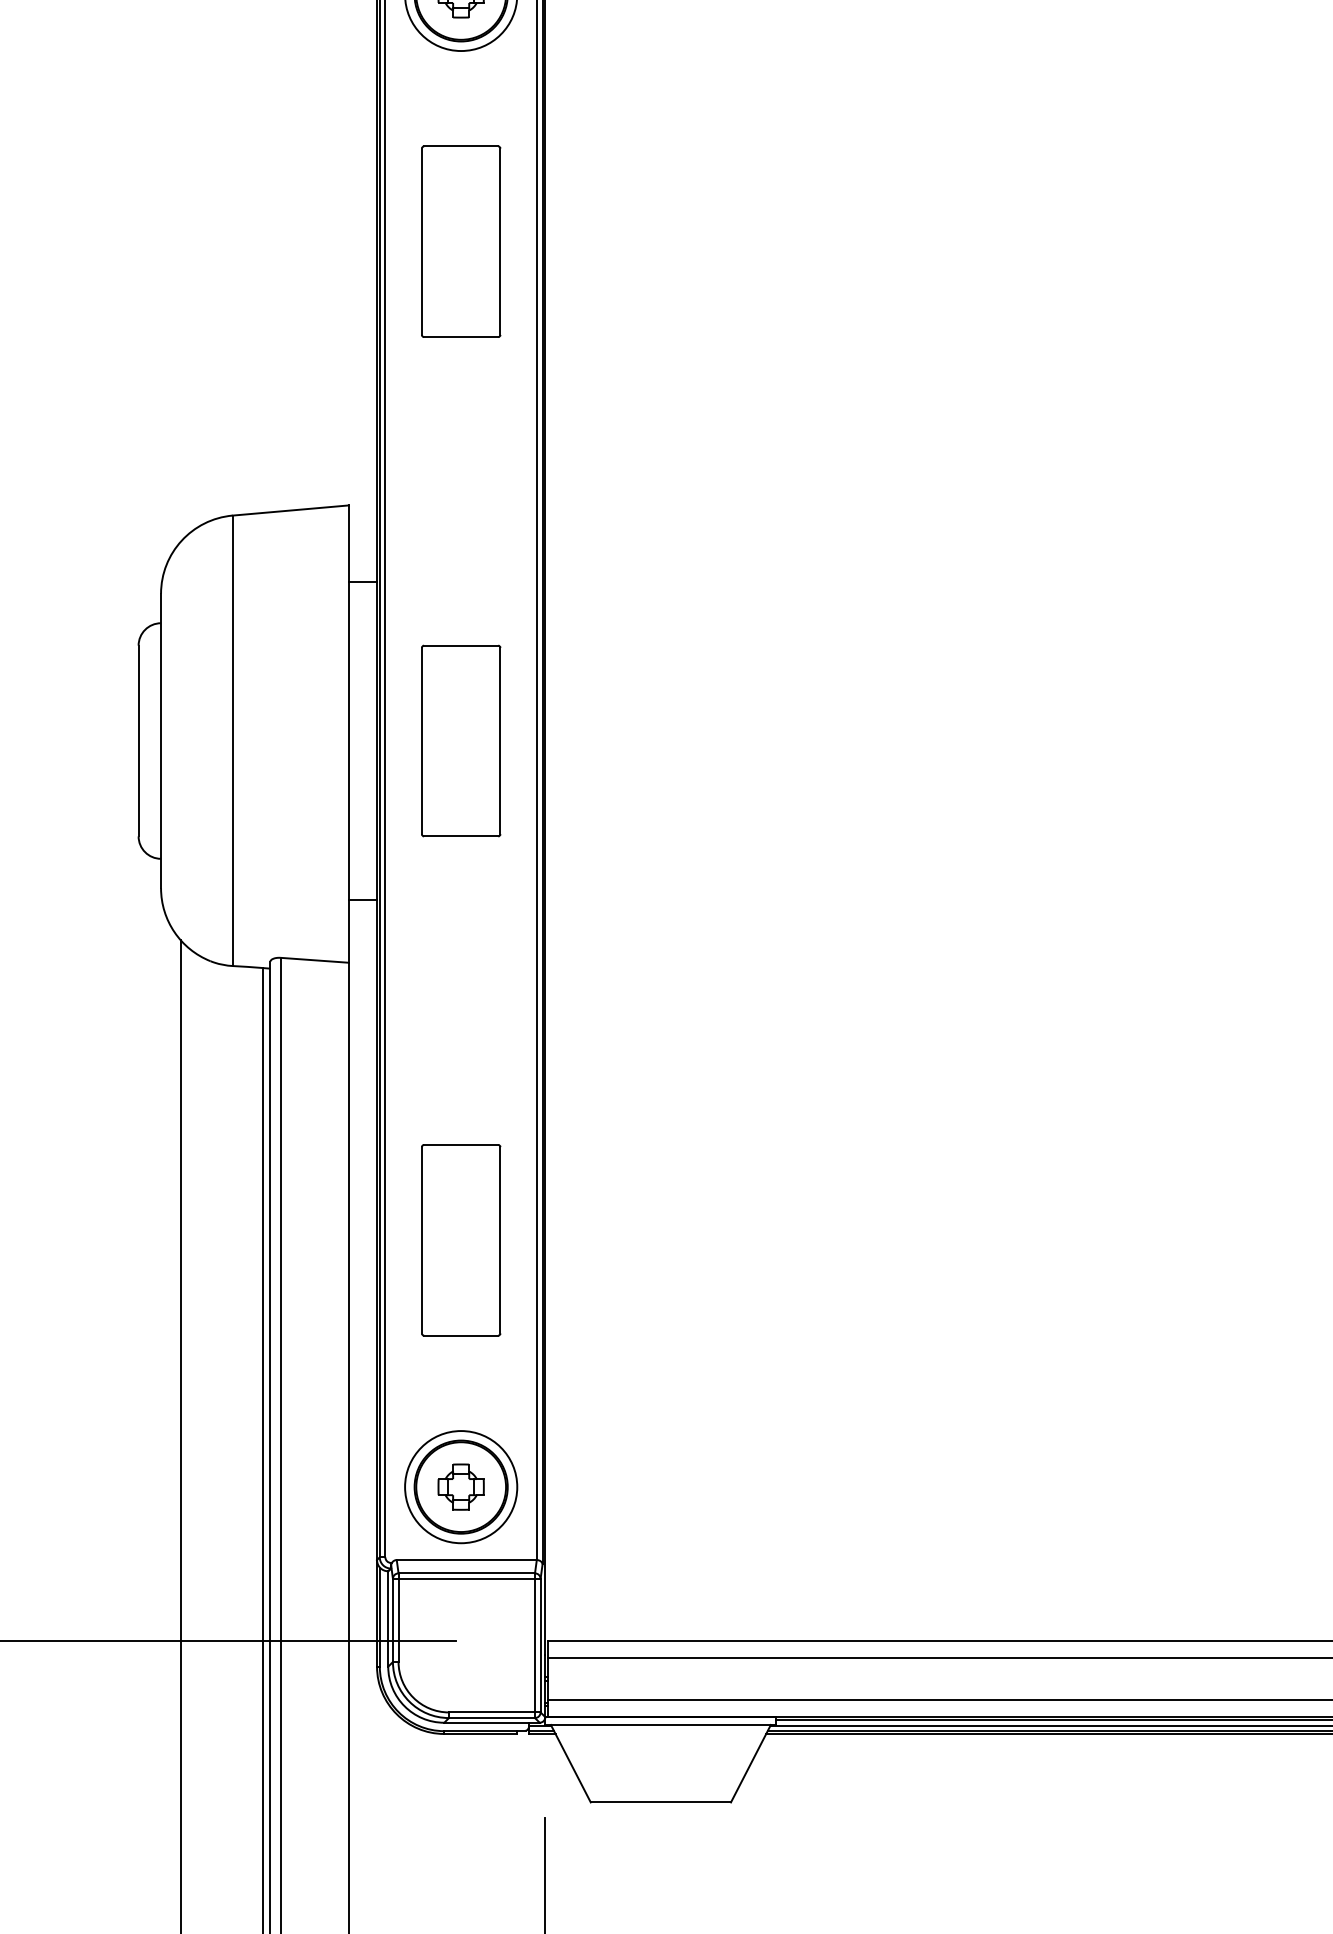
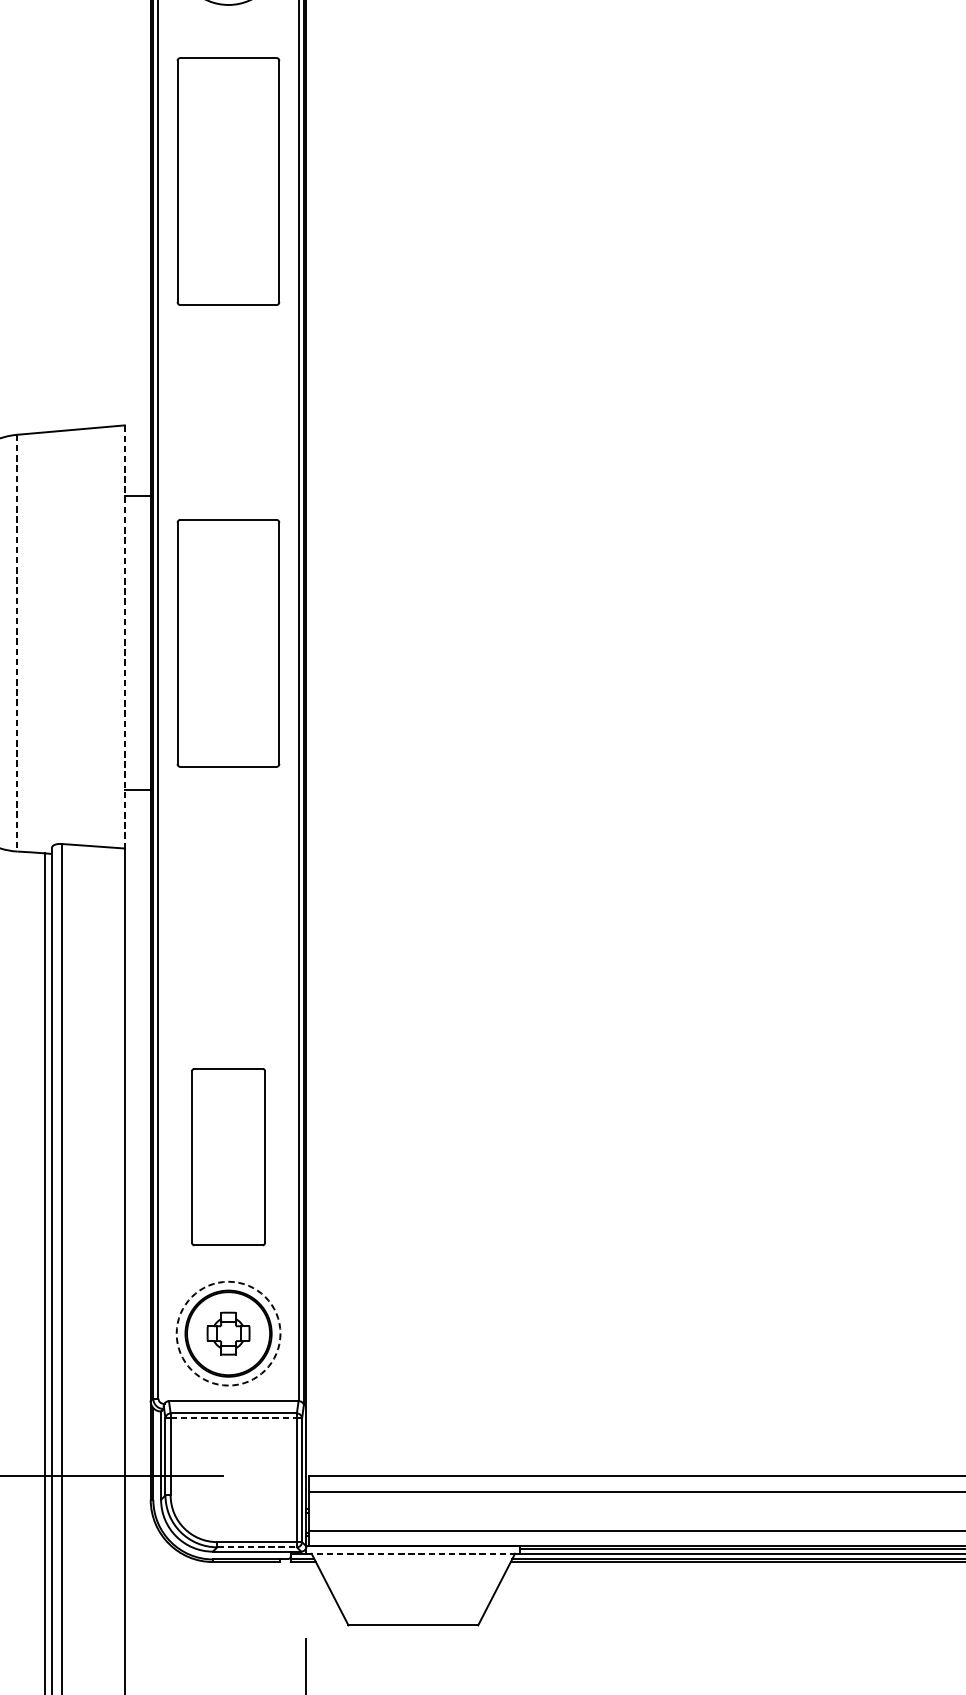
part: (461, 241) -> (228, 181), size x1.4
line: (348, 734) -> (124, 637), solid -> dashed
part: (461, 740) -> (228, 642), size x1.4
line: (232, 741) -> (17, 643), solid -> dashed
part: (461, 1240) -> (228, 1157), moved
circle: (461, 1487) -> (228, 1334), solid -> dashed
line: (467, 1578) -> (234, 1418), solid -> dashed
line: (492, 1718) -> (257, 1547), solid -> dashed
line: (660, 1725) -> (412, 1554), solid -> dashed

